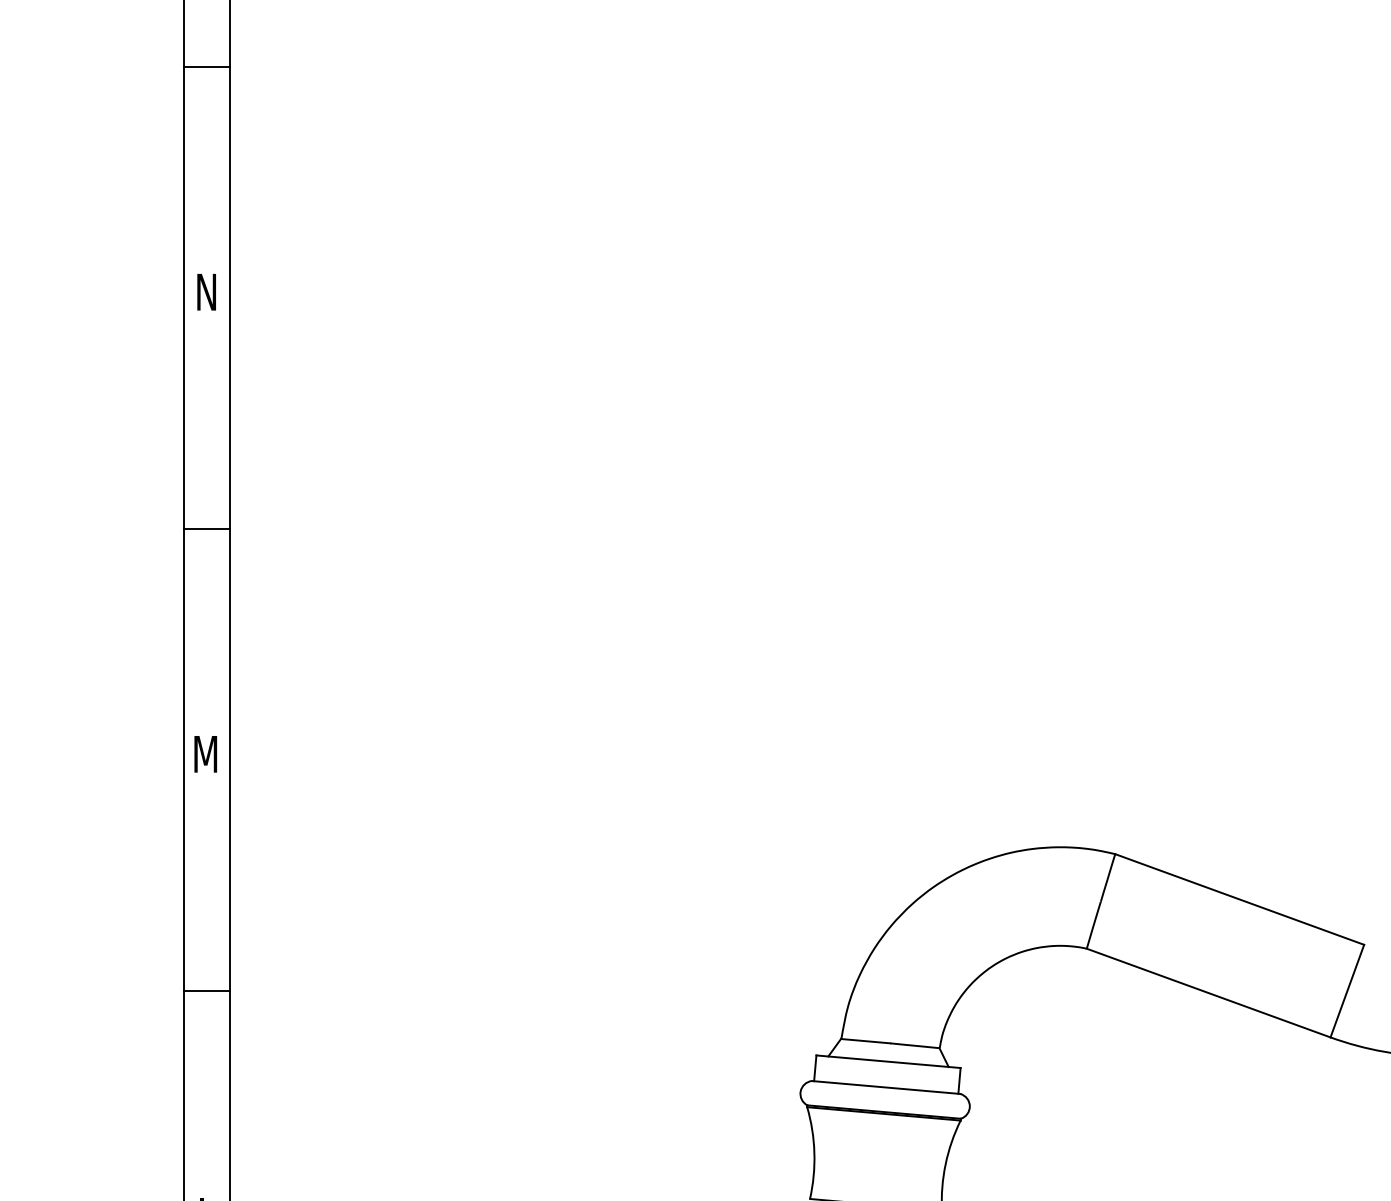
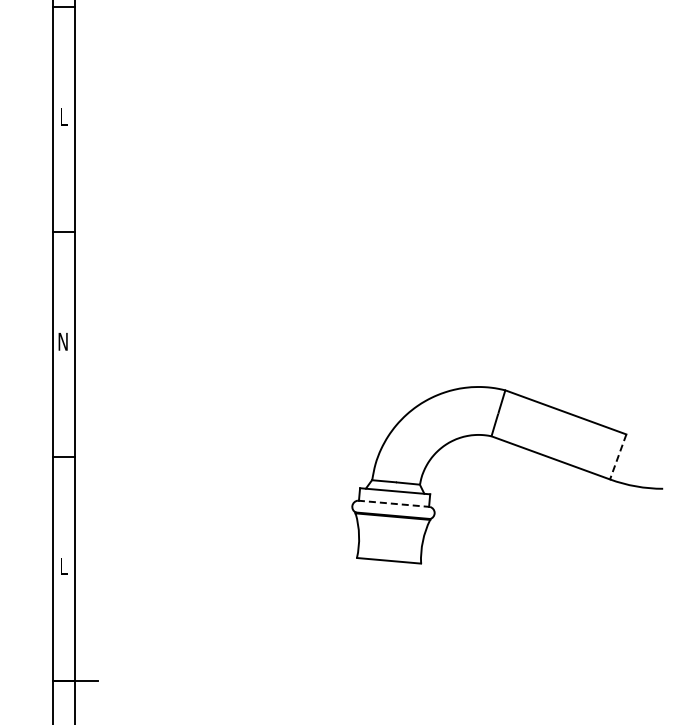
text: (206, 290) -> (63, 116), N -> L
text: (204, 753) -> (62, 341), M -> N
line: (1347, 990) -> (618, 456), solid -> dashed
line: (887, 1086) -> (394, 503), solid -> dashed

